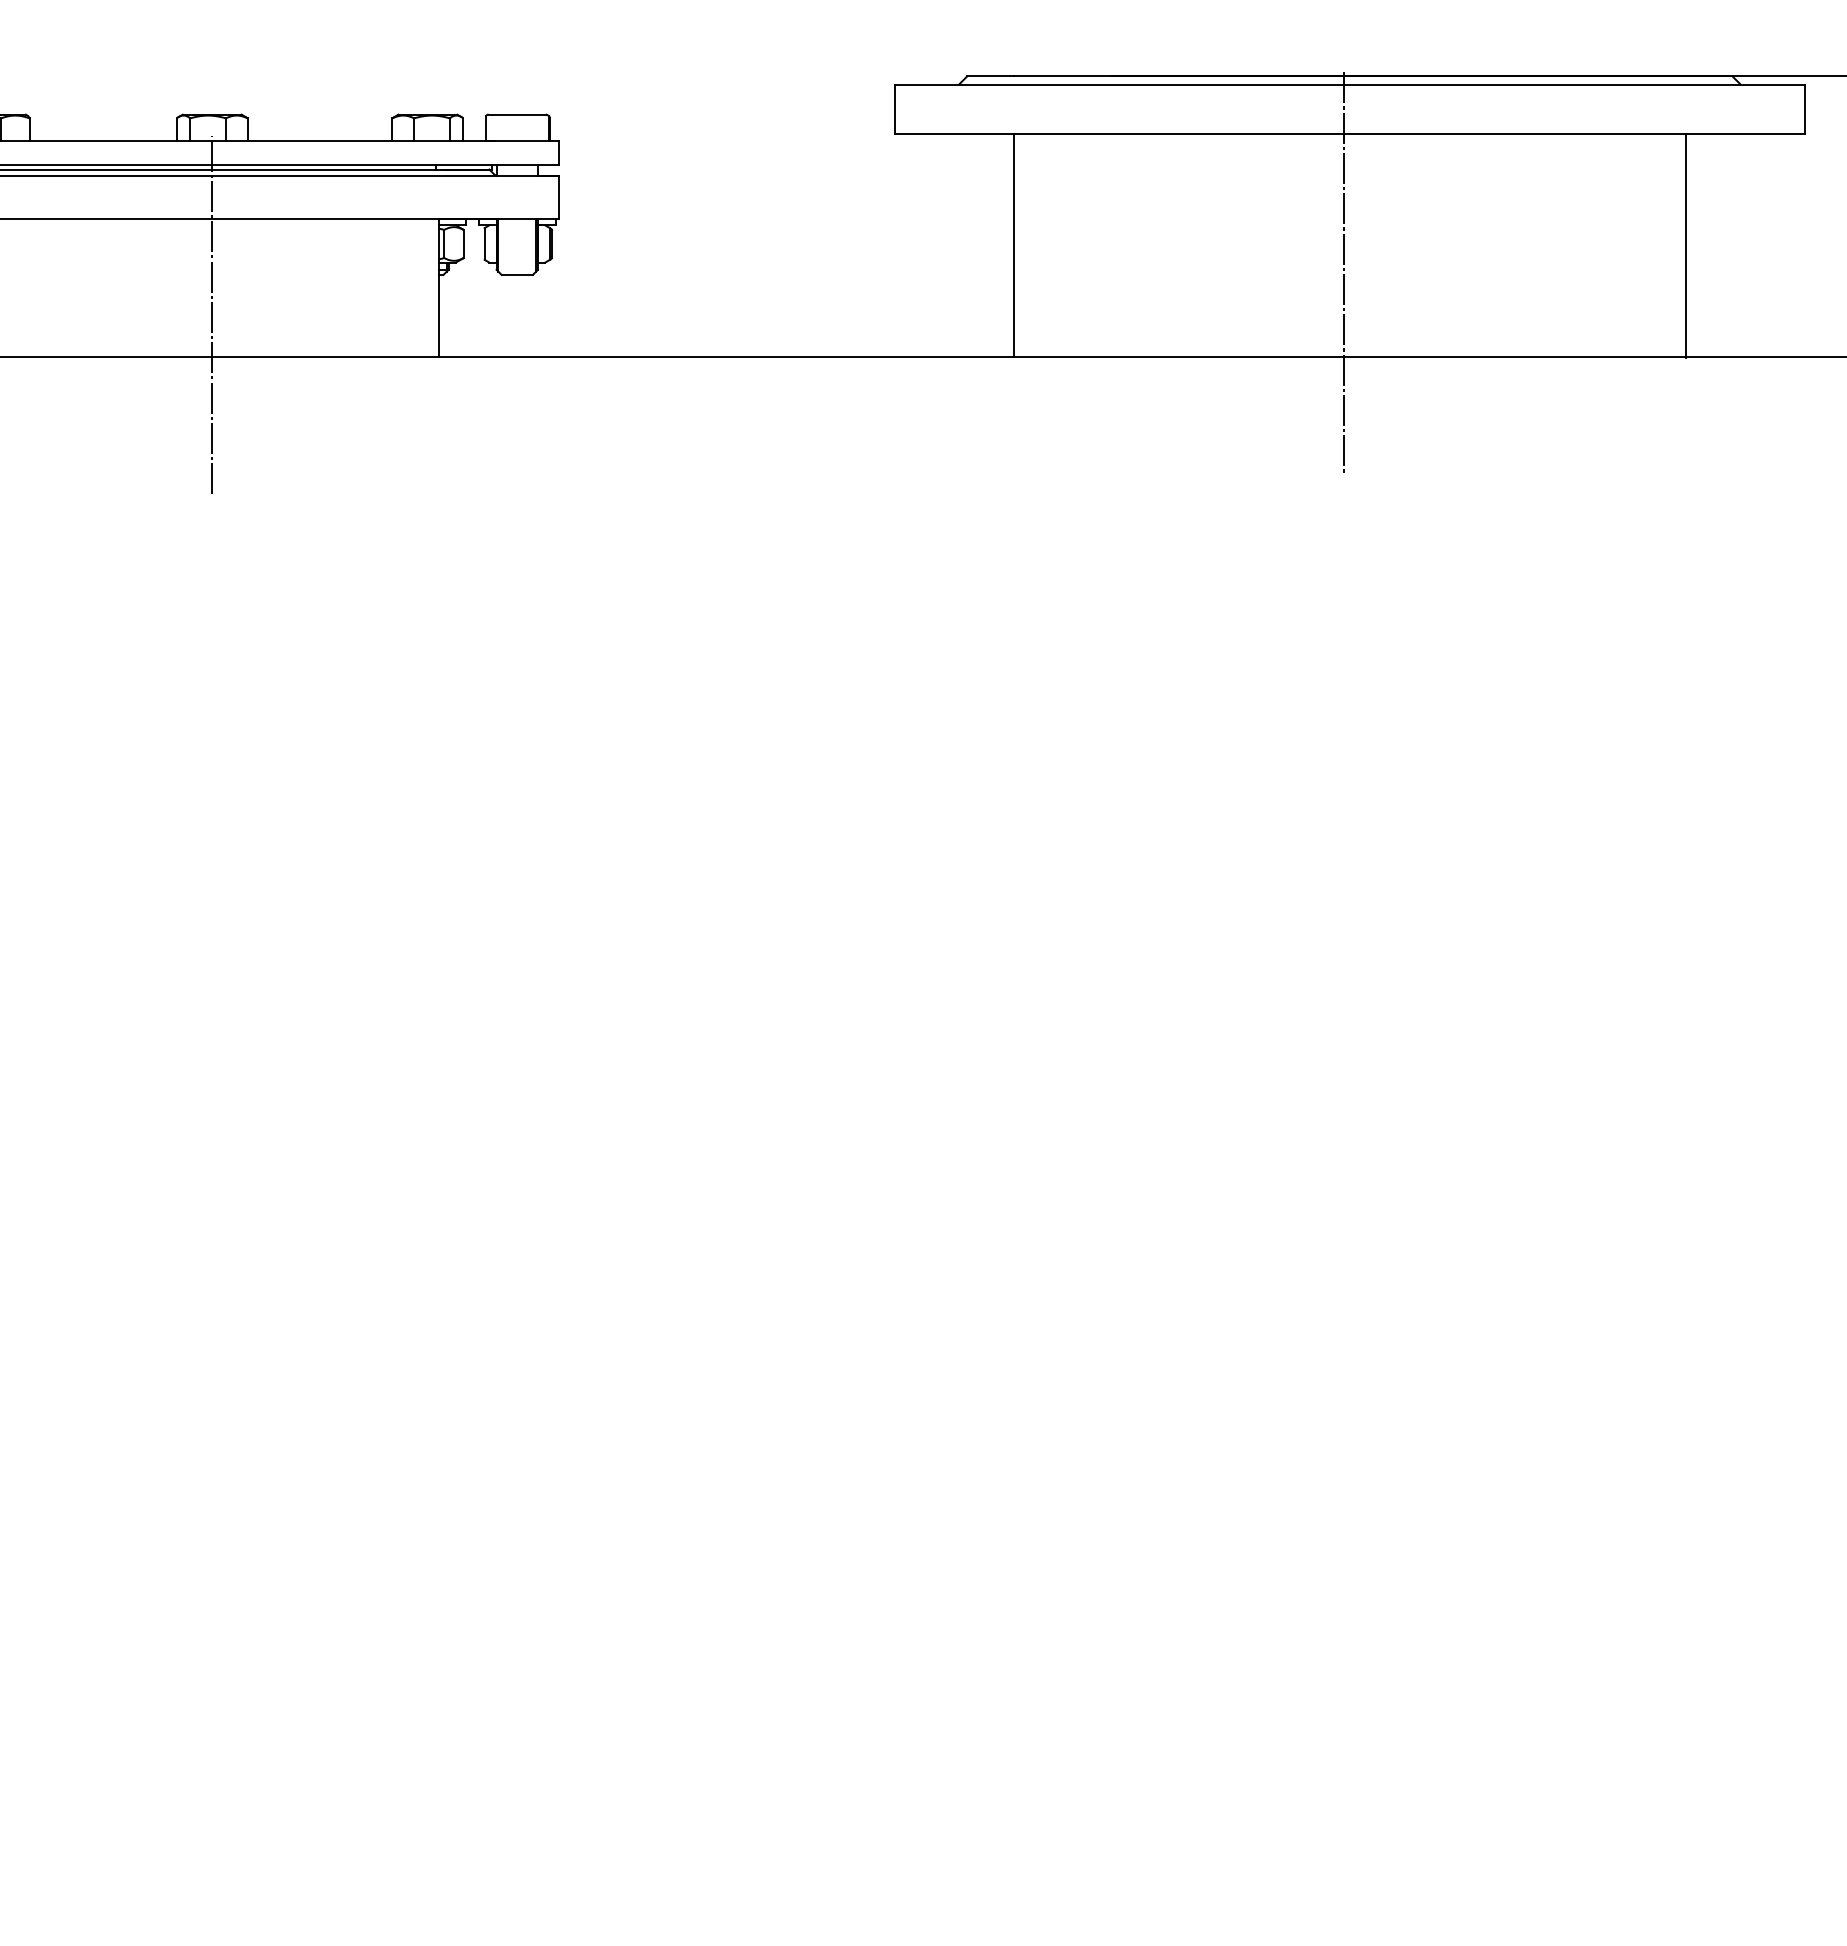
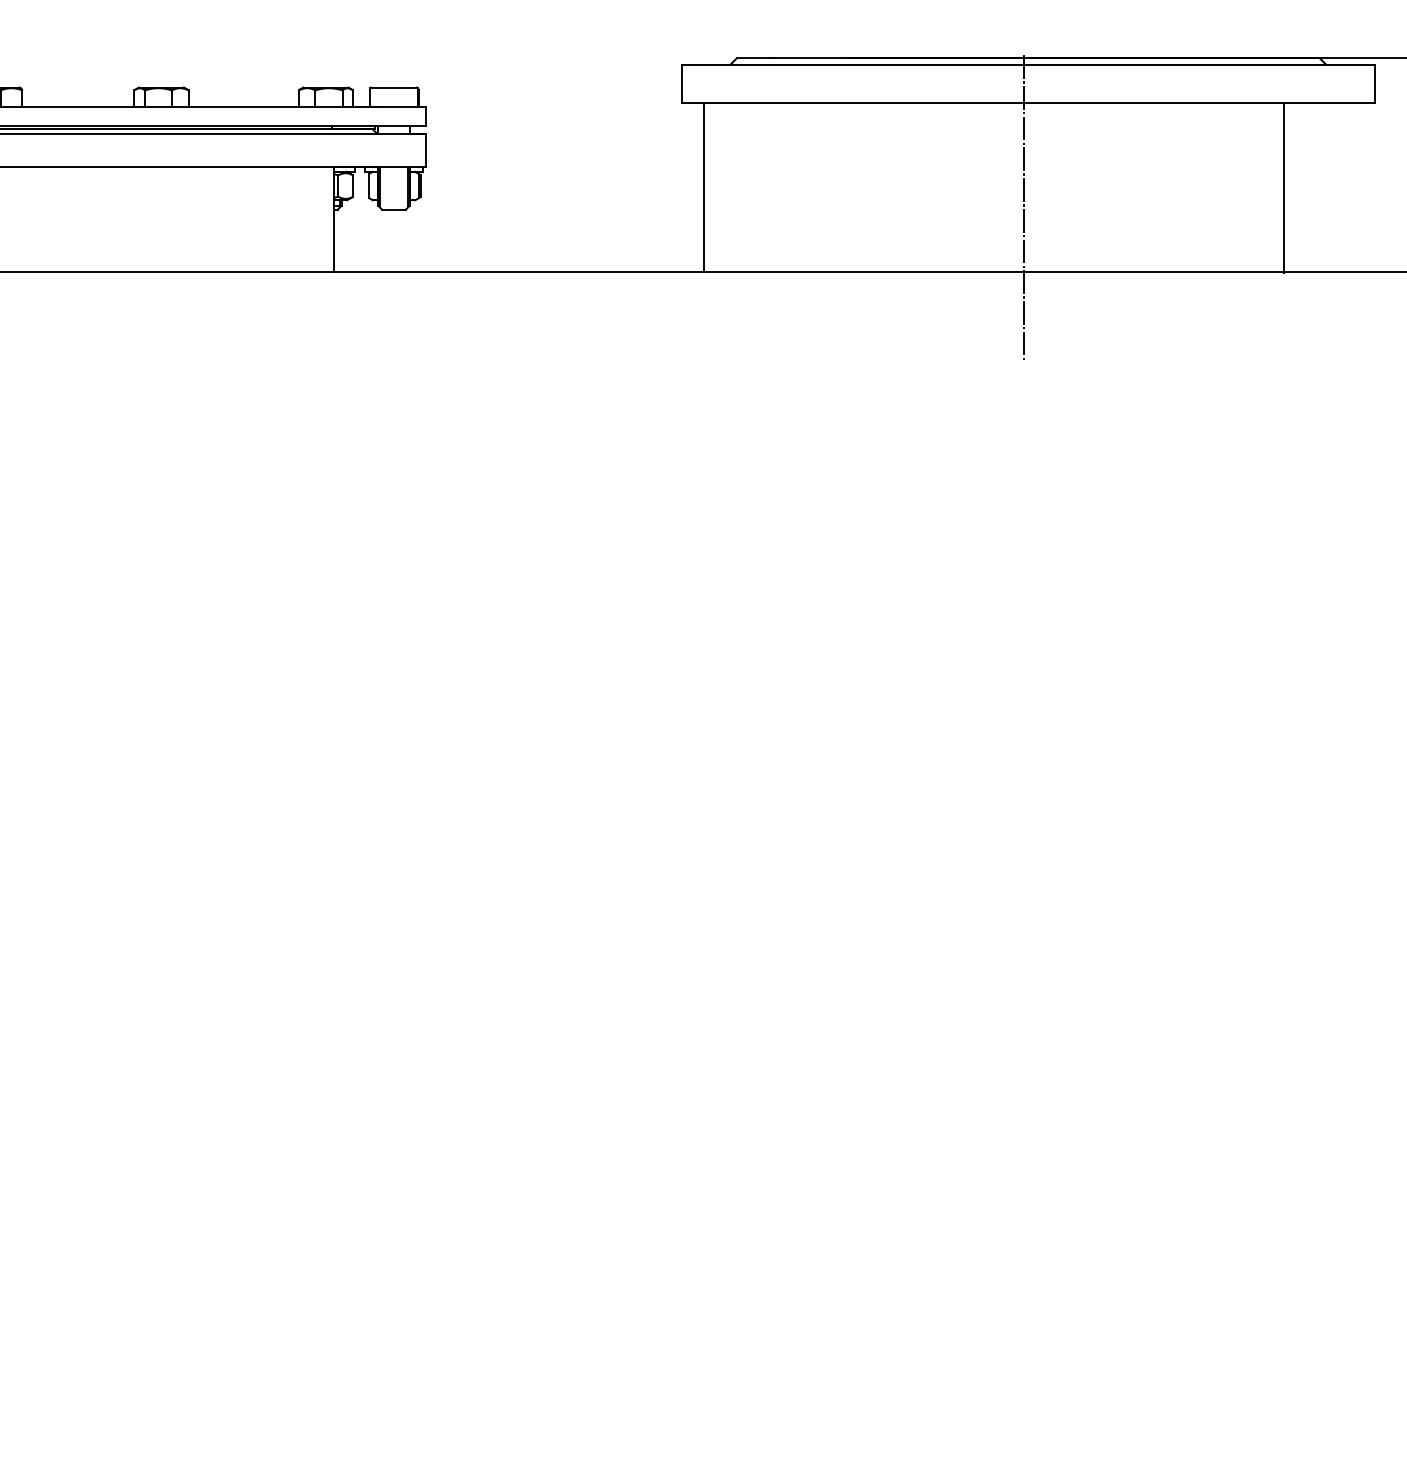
line: (1013, 245) -> (704, 187), moved
line: (212, 315) -> (161, 240), removed

